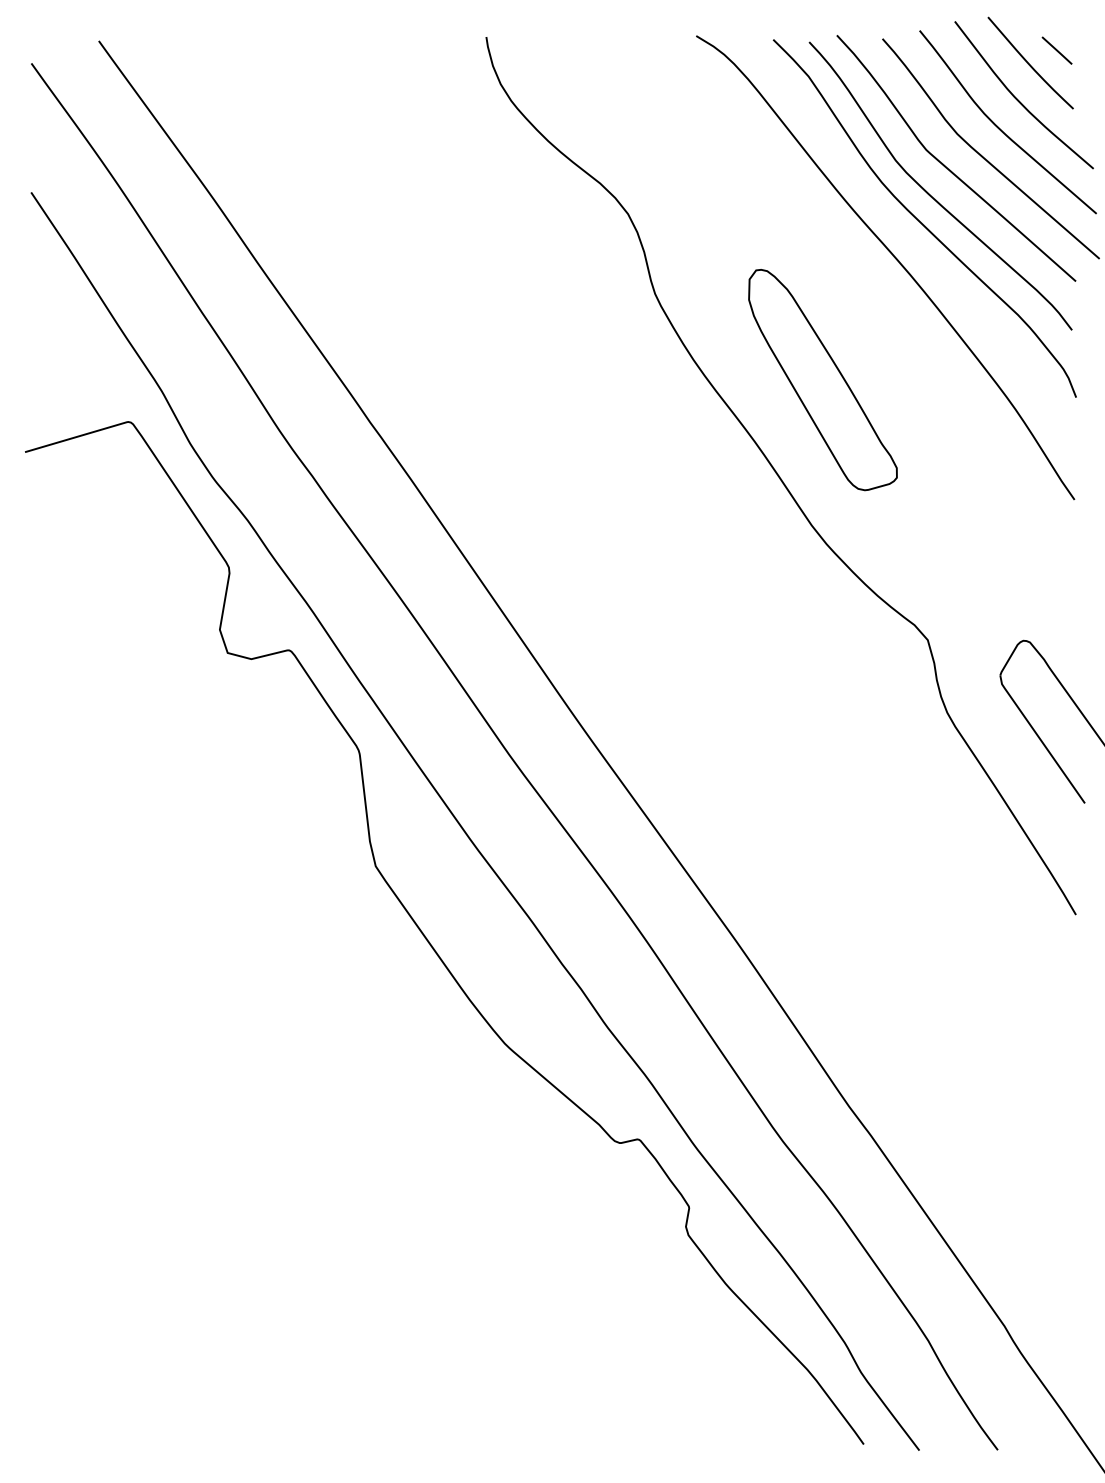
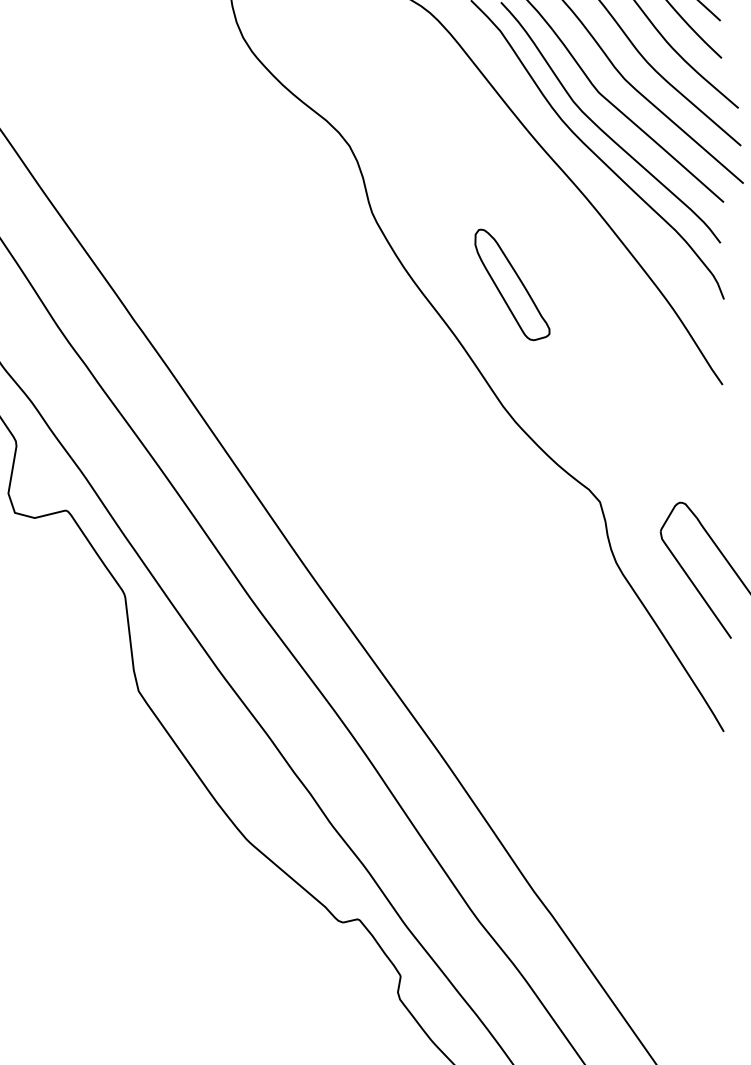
part: (822, 380) -> (512, 285), size x0.6

